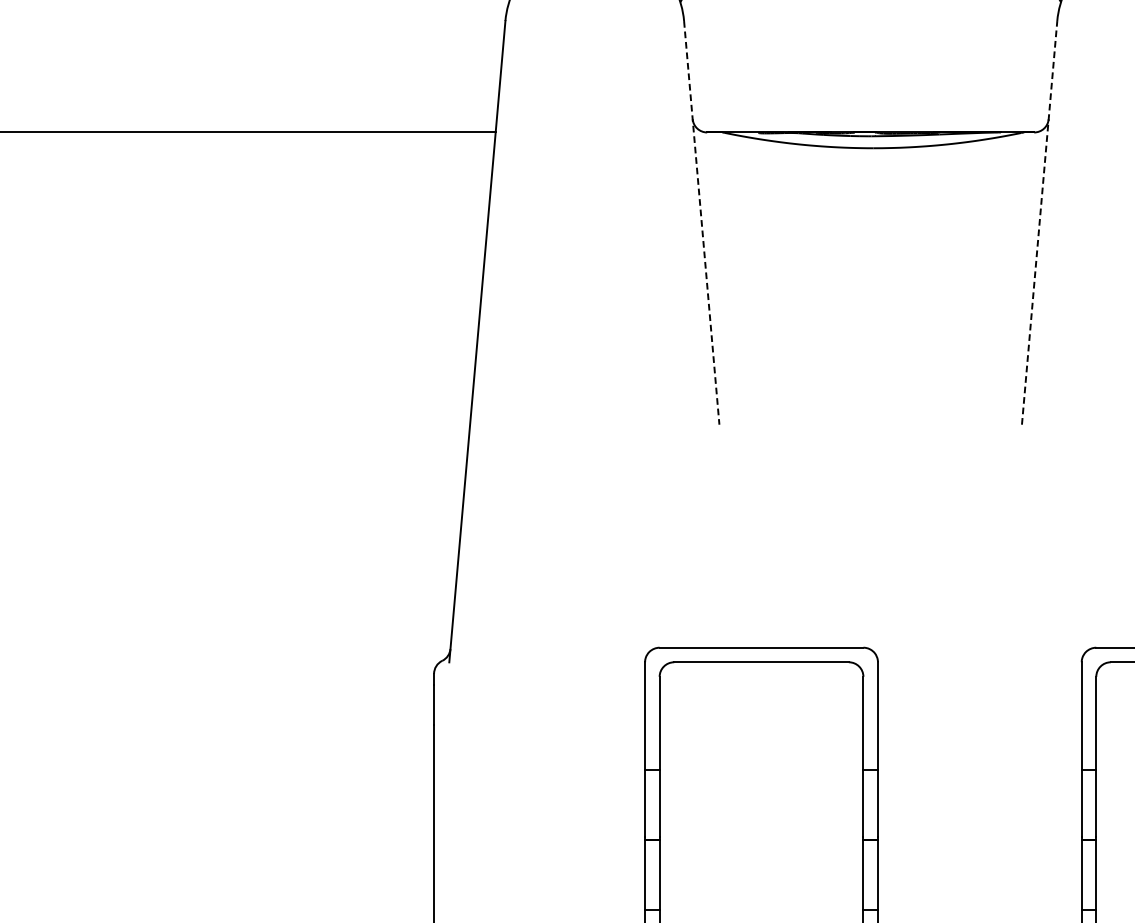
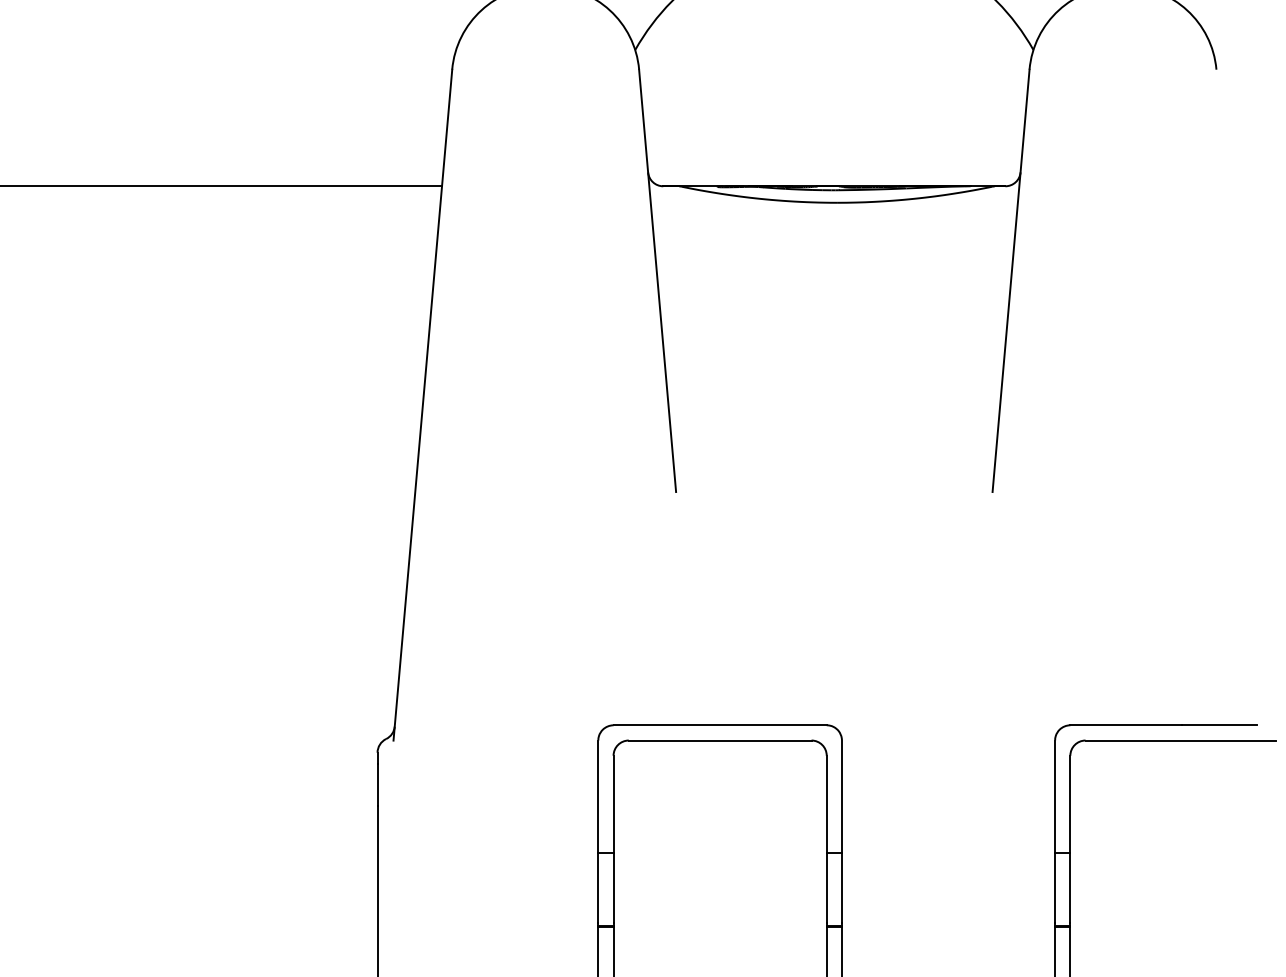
line: (701, 222) -> (657, 280), dashed -> solid
line: (1040, 222) -> (1011, 280), dashed -> solid

